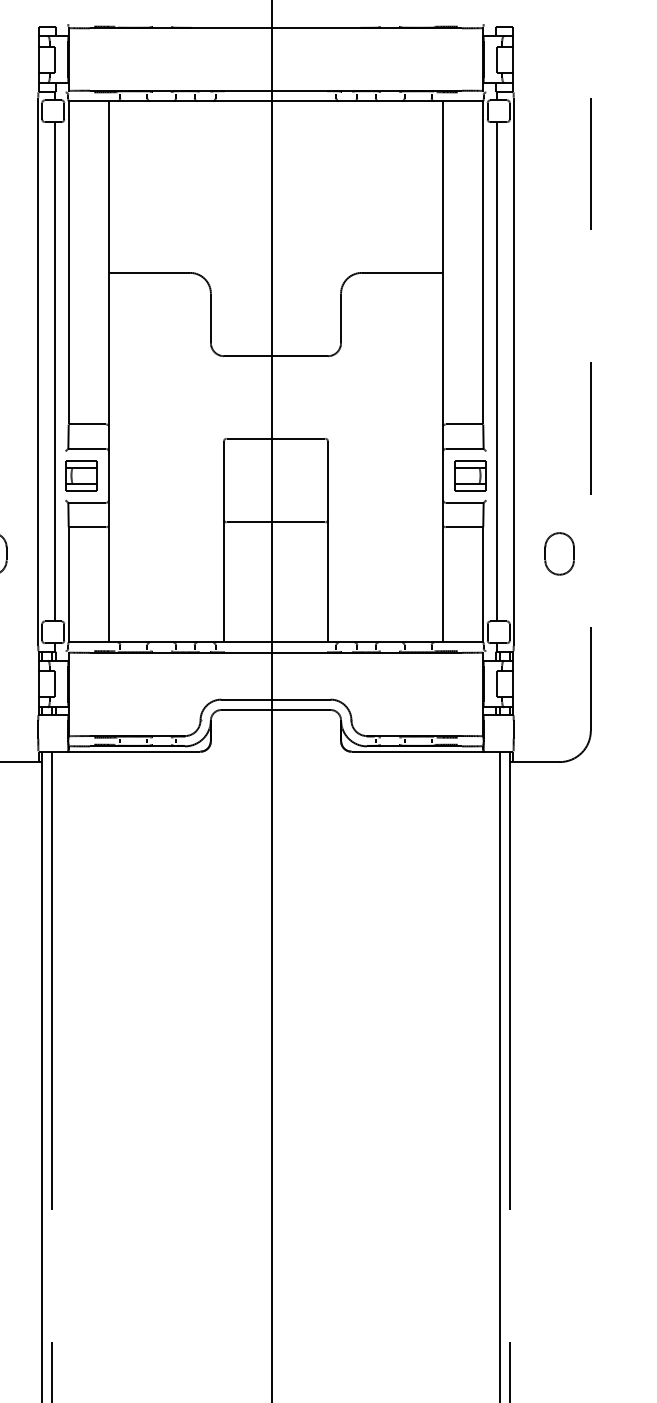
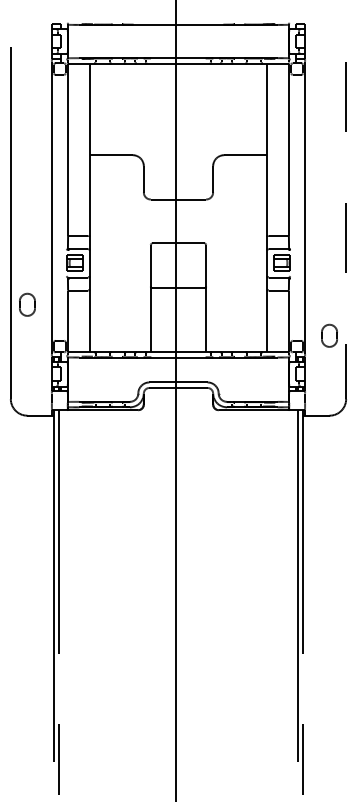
line: (54, 371) -> (60, 207), removed
line: (497, 371) -> (296, 207), removed
part: (559, 553) -> (329, 335), moved

